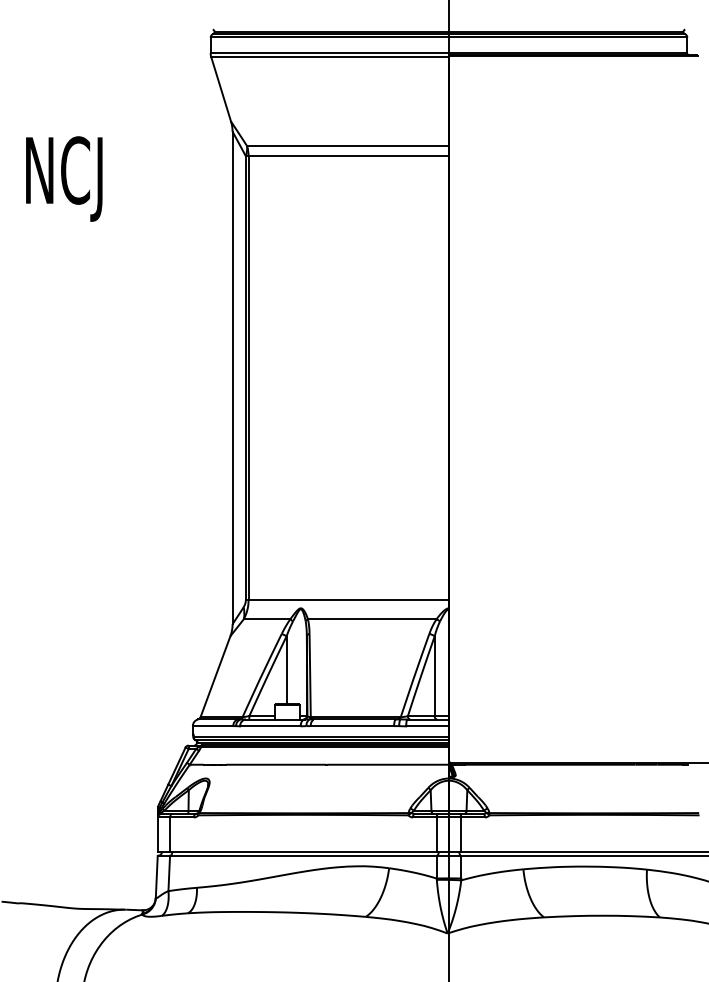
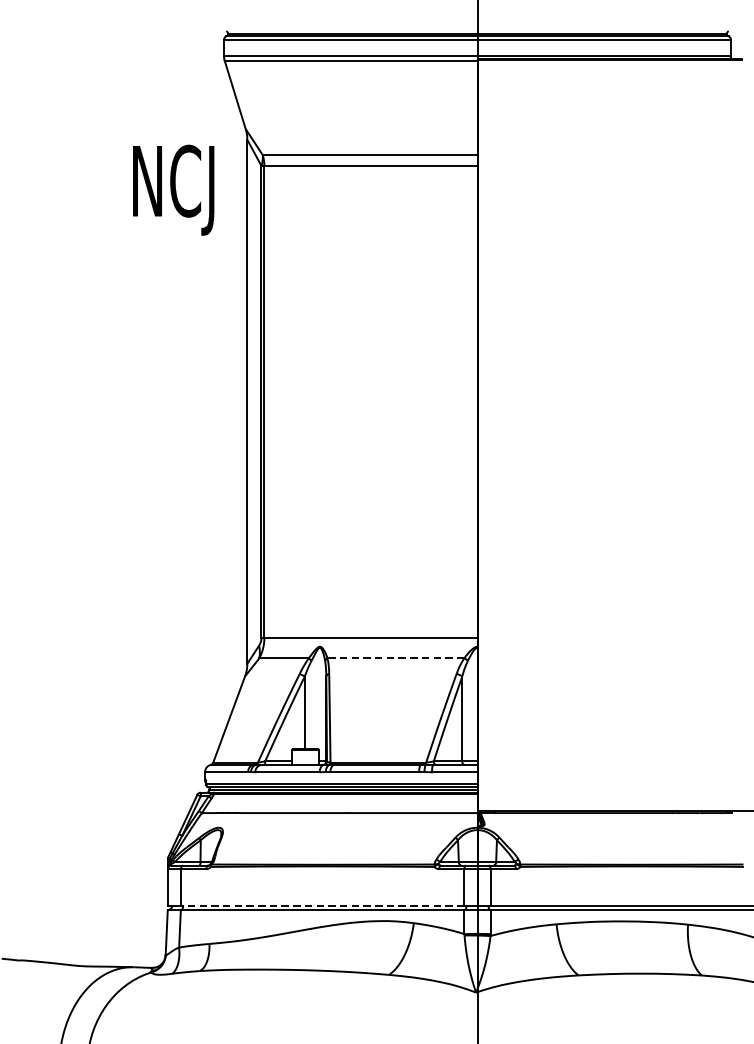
text: (64, 178) -> (173, 189), moved
line: (371, 619) -> (395, 658), solid -> dashed
line: (302, 851) -> (321, 905), solid -> dashed

